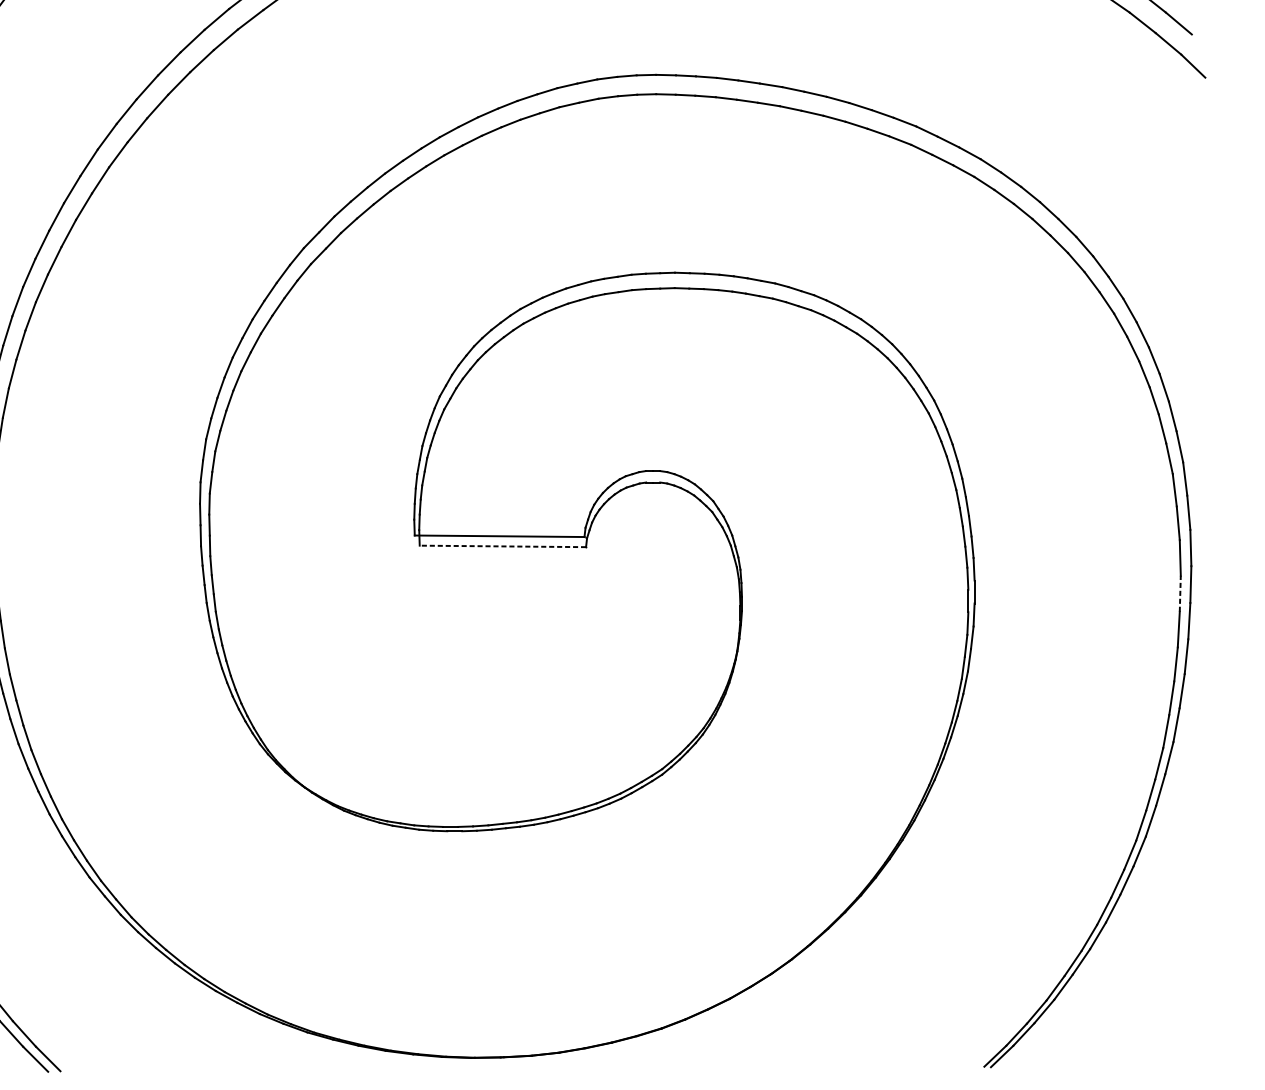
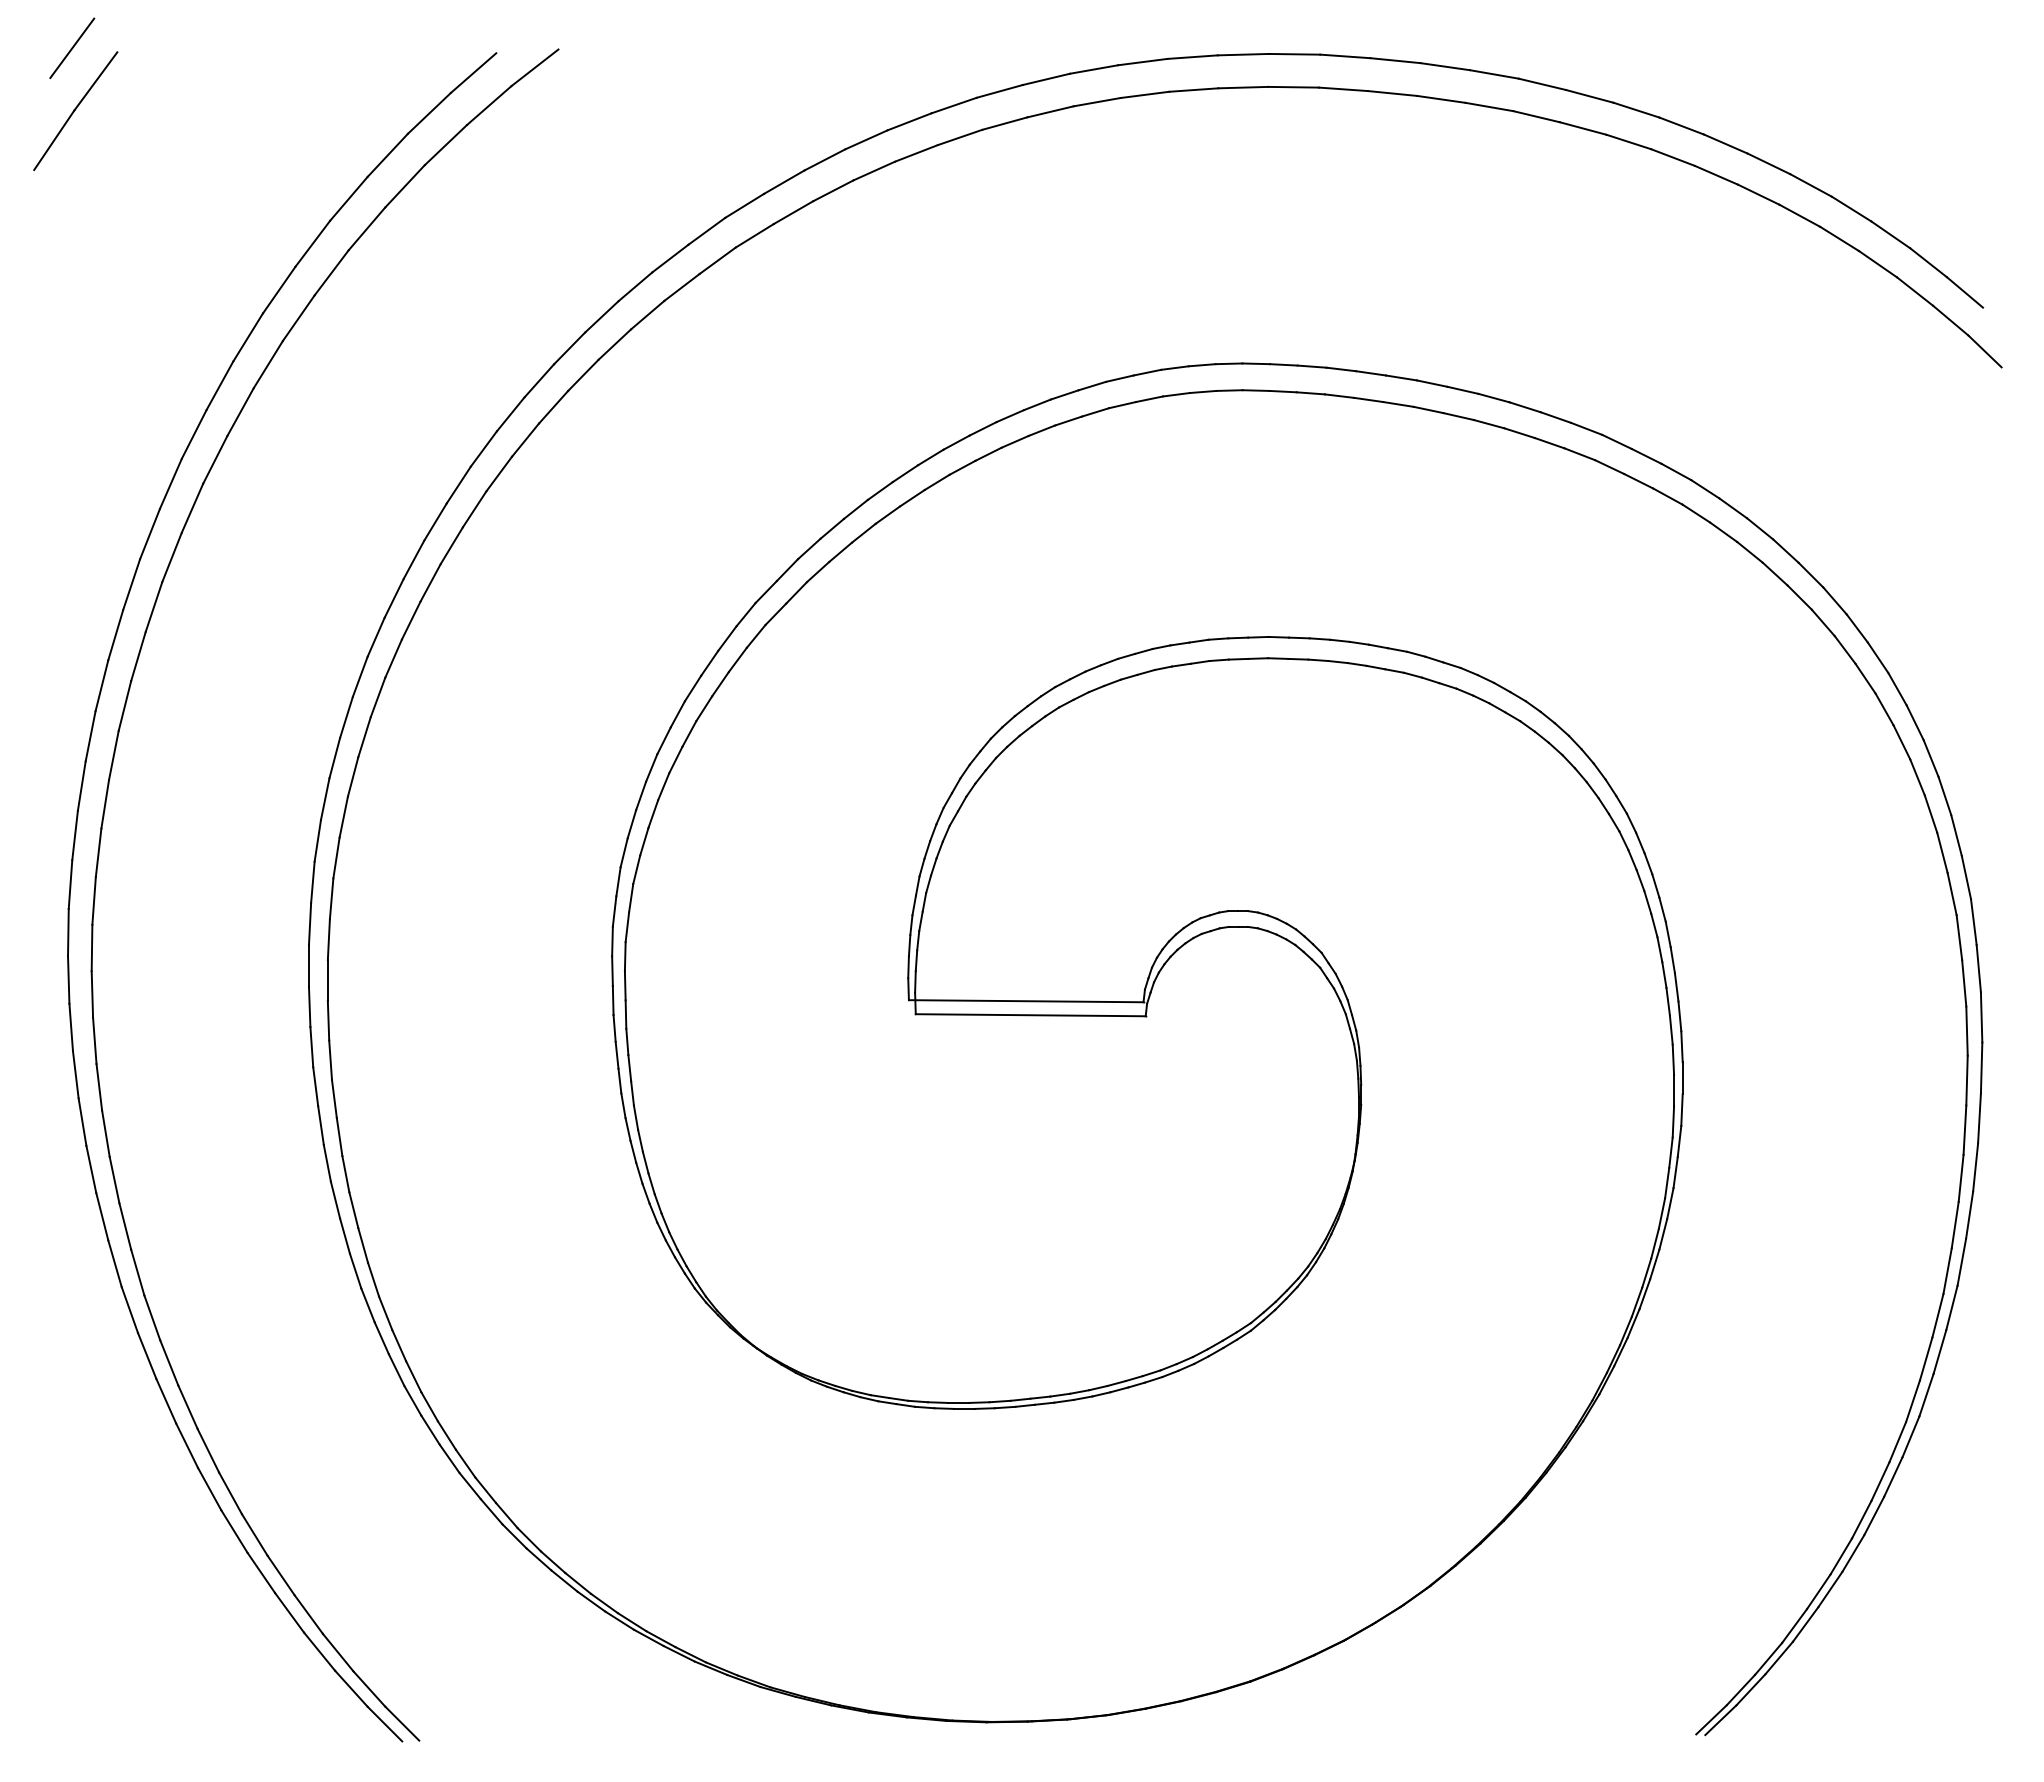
line: (502, 546) -> (1030, 1015), dashed -> solid
line: (1180, 593) -> (1967, 1080), dashed -> solid

